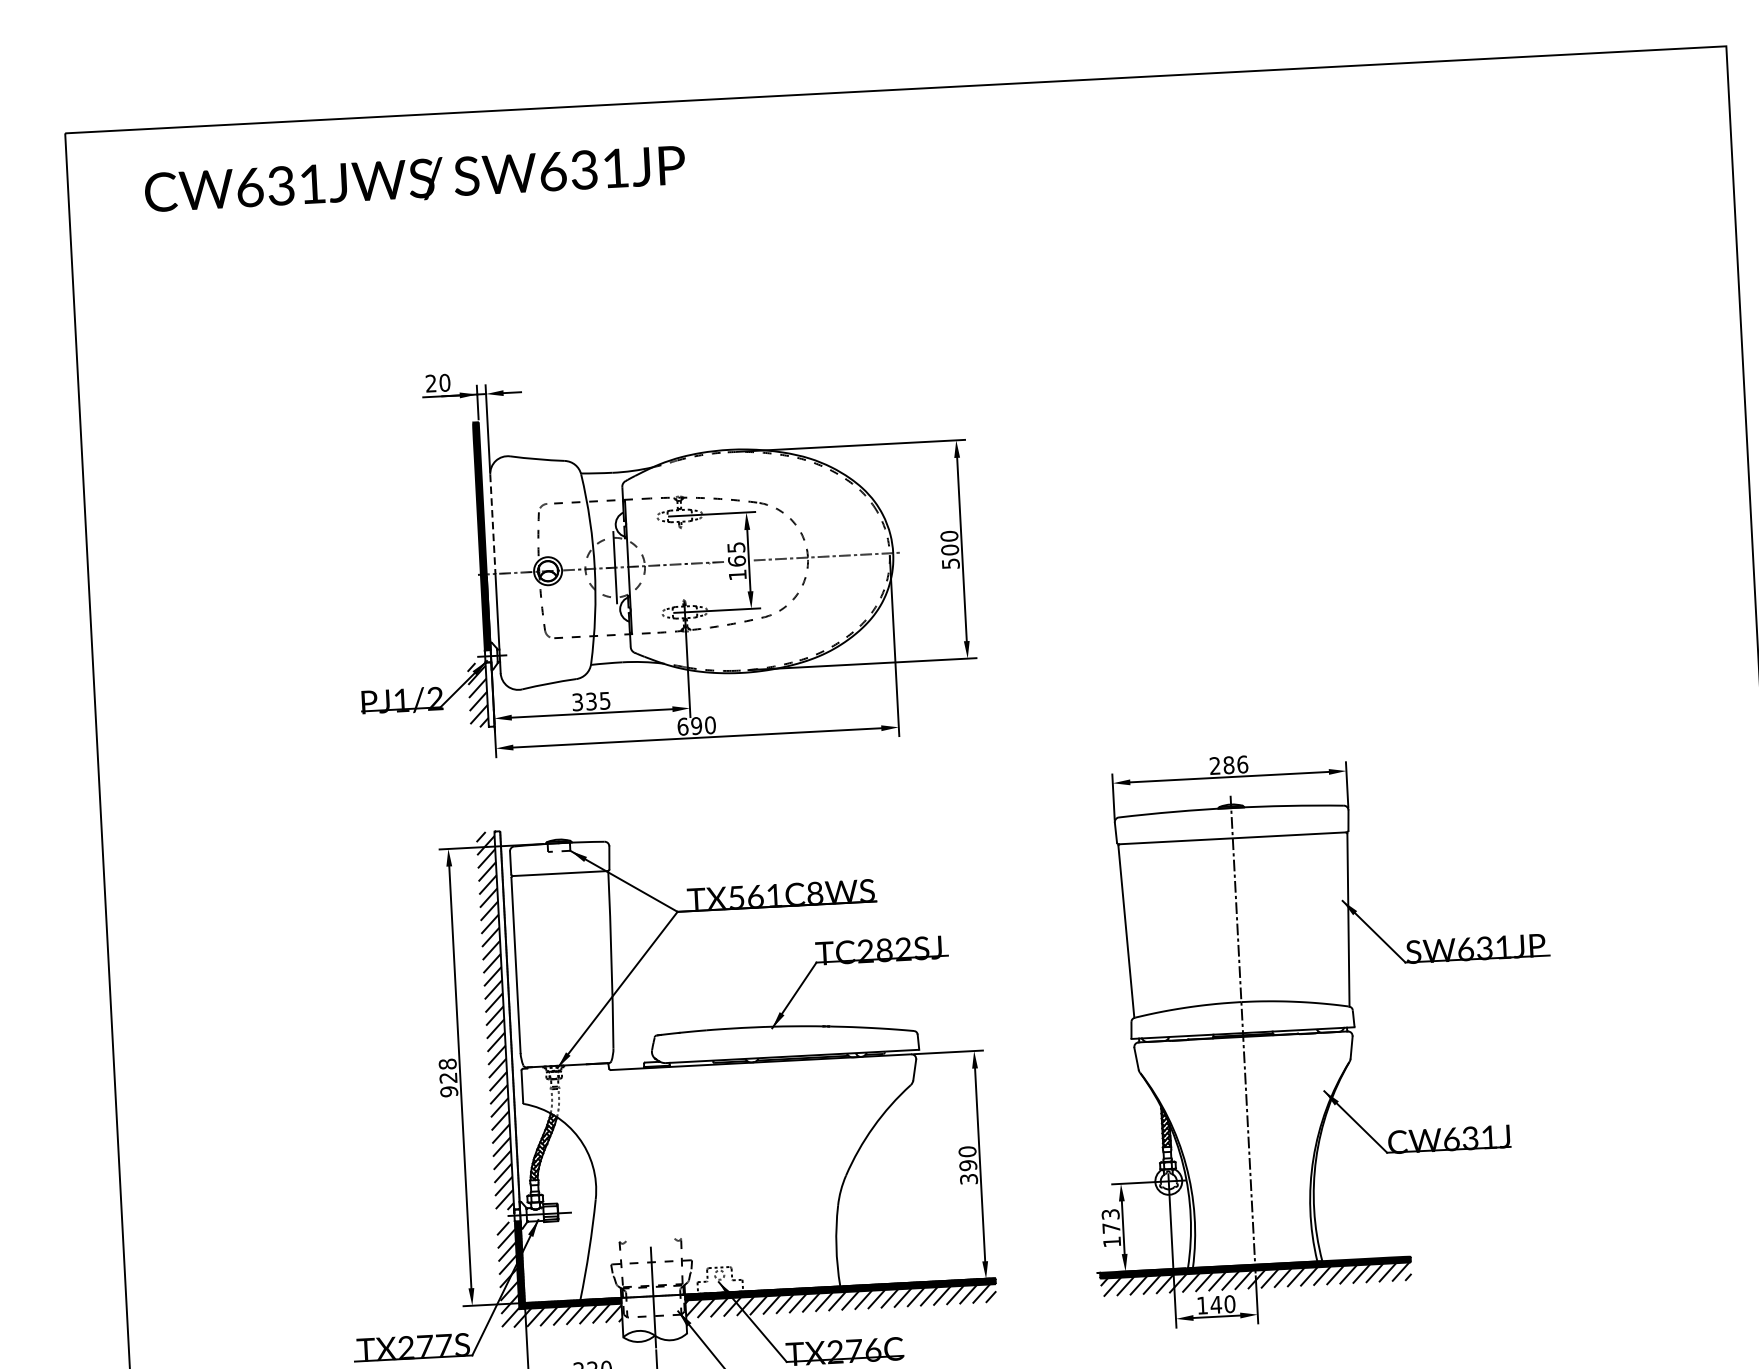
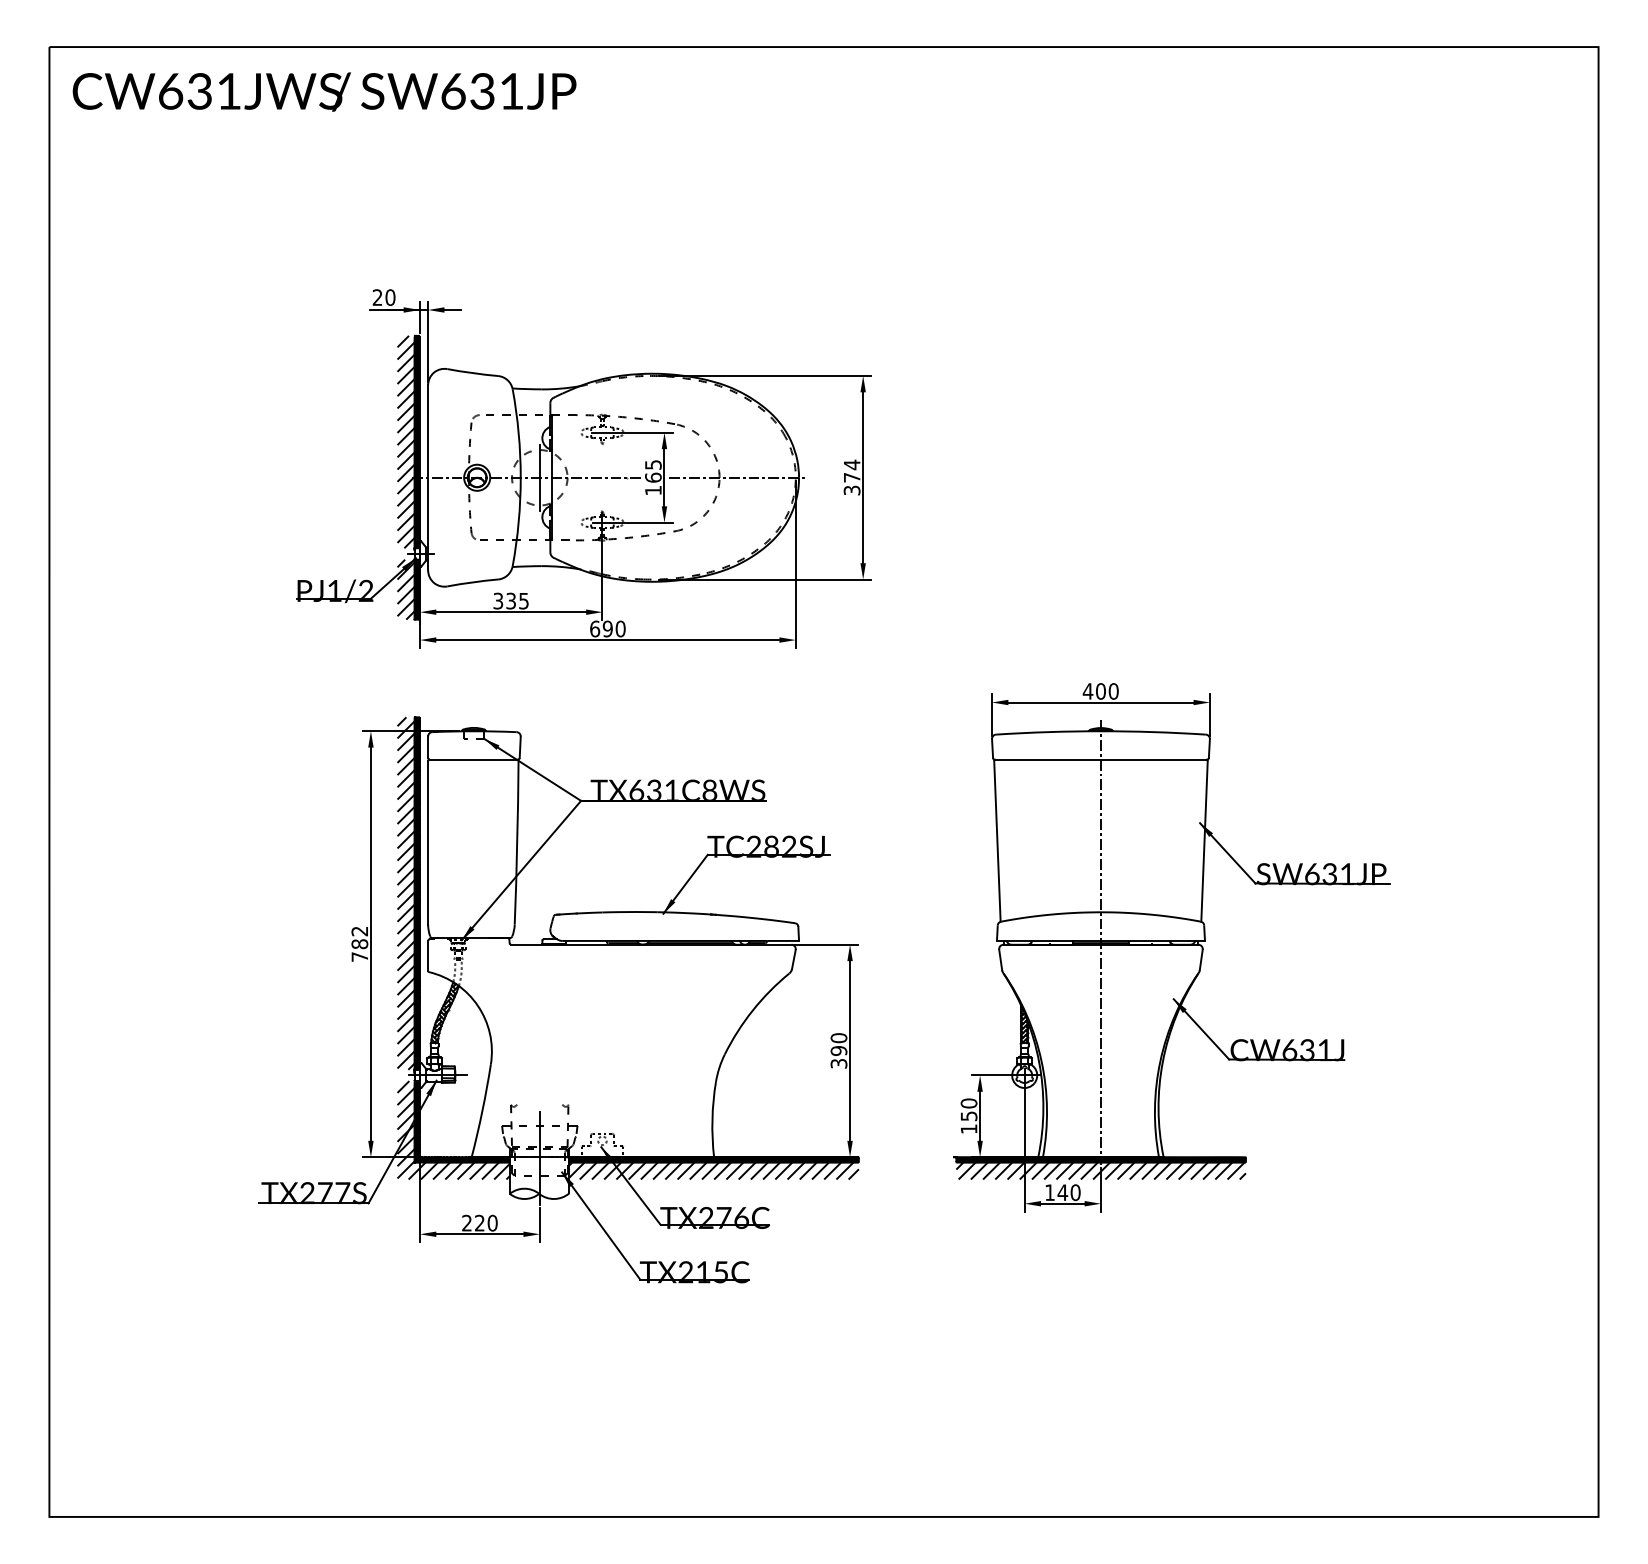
text: (414, 178) -> (324, 91), moved
line: (493, 524) -> (428, 431), dashed -> solid
hatch: (469, 536) -> (405, 441), added
text: (949, 548) -> (851, 476), 500 -> 374
fill: (489, 694) -> (416, 589), added
text: (1228, 765) -> (1100, 691), 286 -> 400
text: (746, 896) -> (645, 789), TX561C8WS -> TX631C8WS
fill: (506, 1020) -> (416, 893), added
text: (448, 1078) -> (359, 944), 928 -> 782
text: (1110, 1221) -> (968, 1109), 173 -> 150

